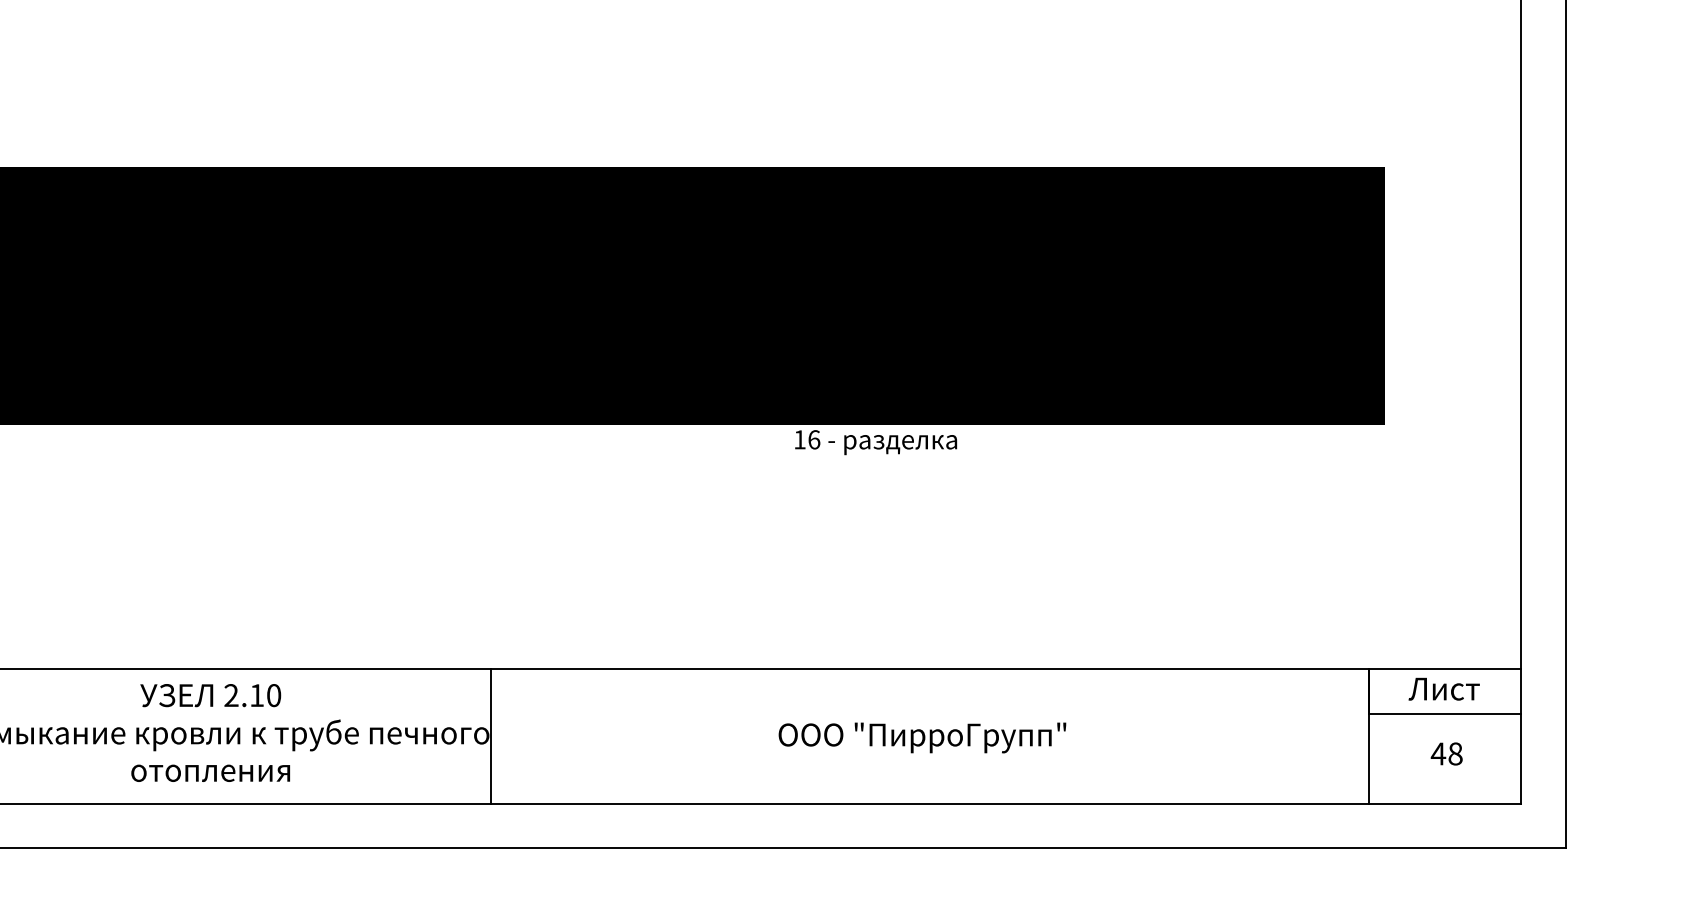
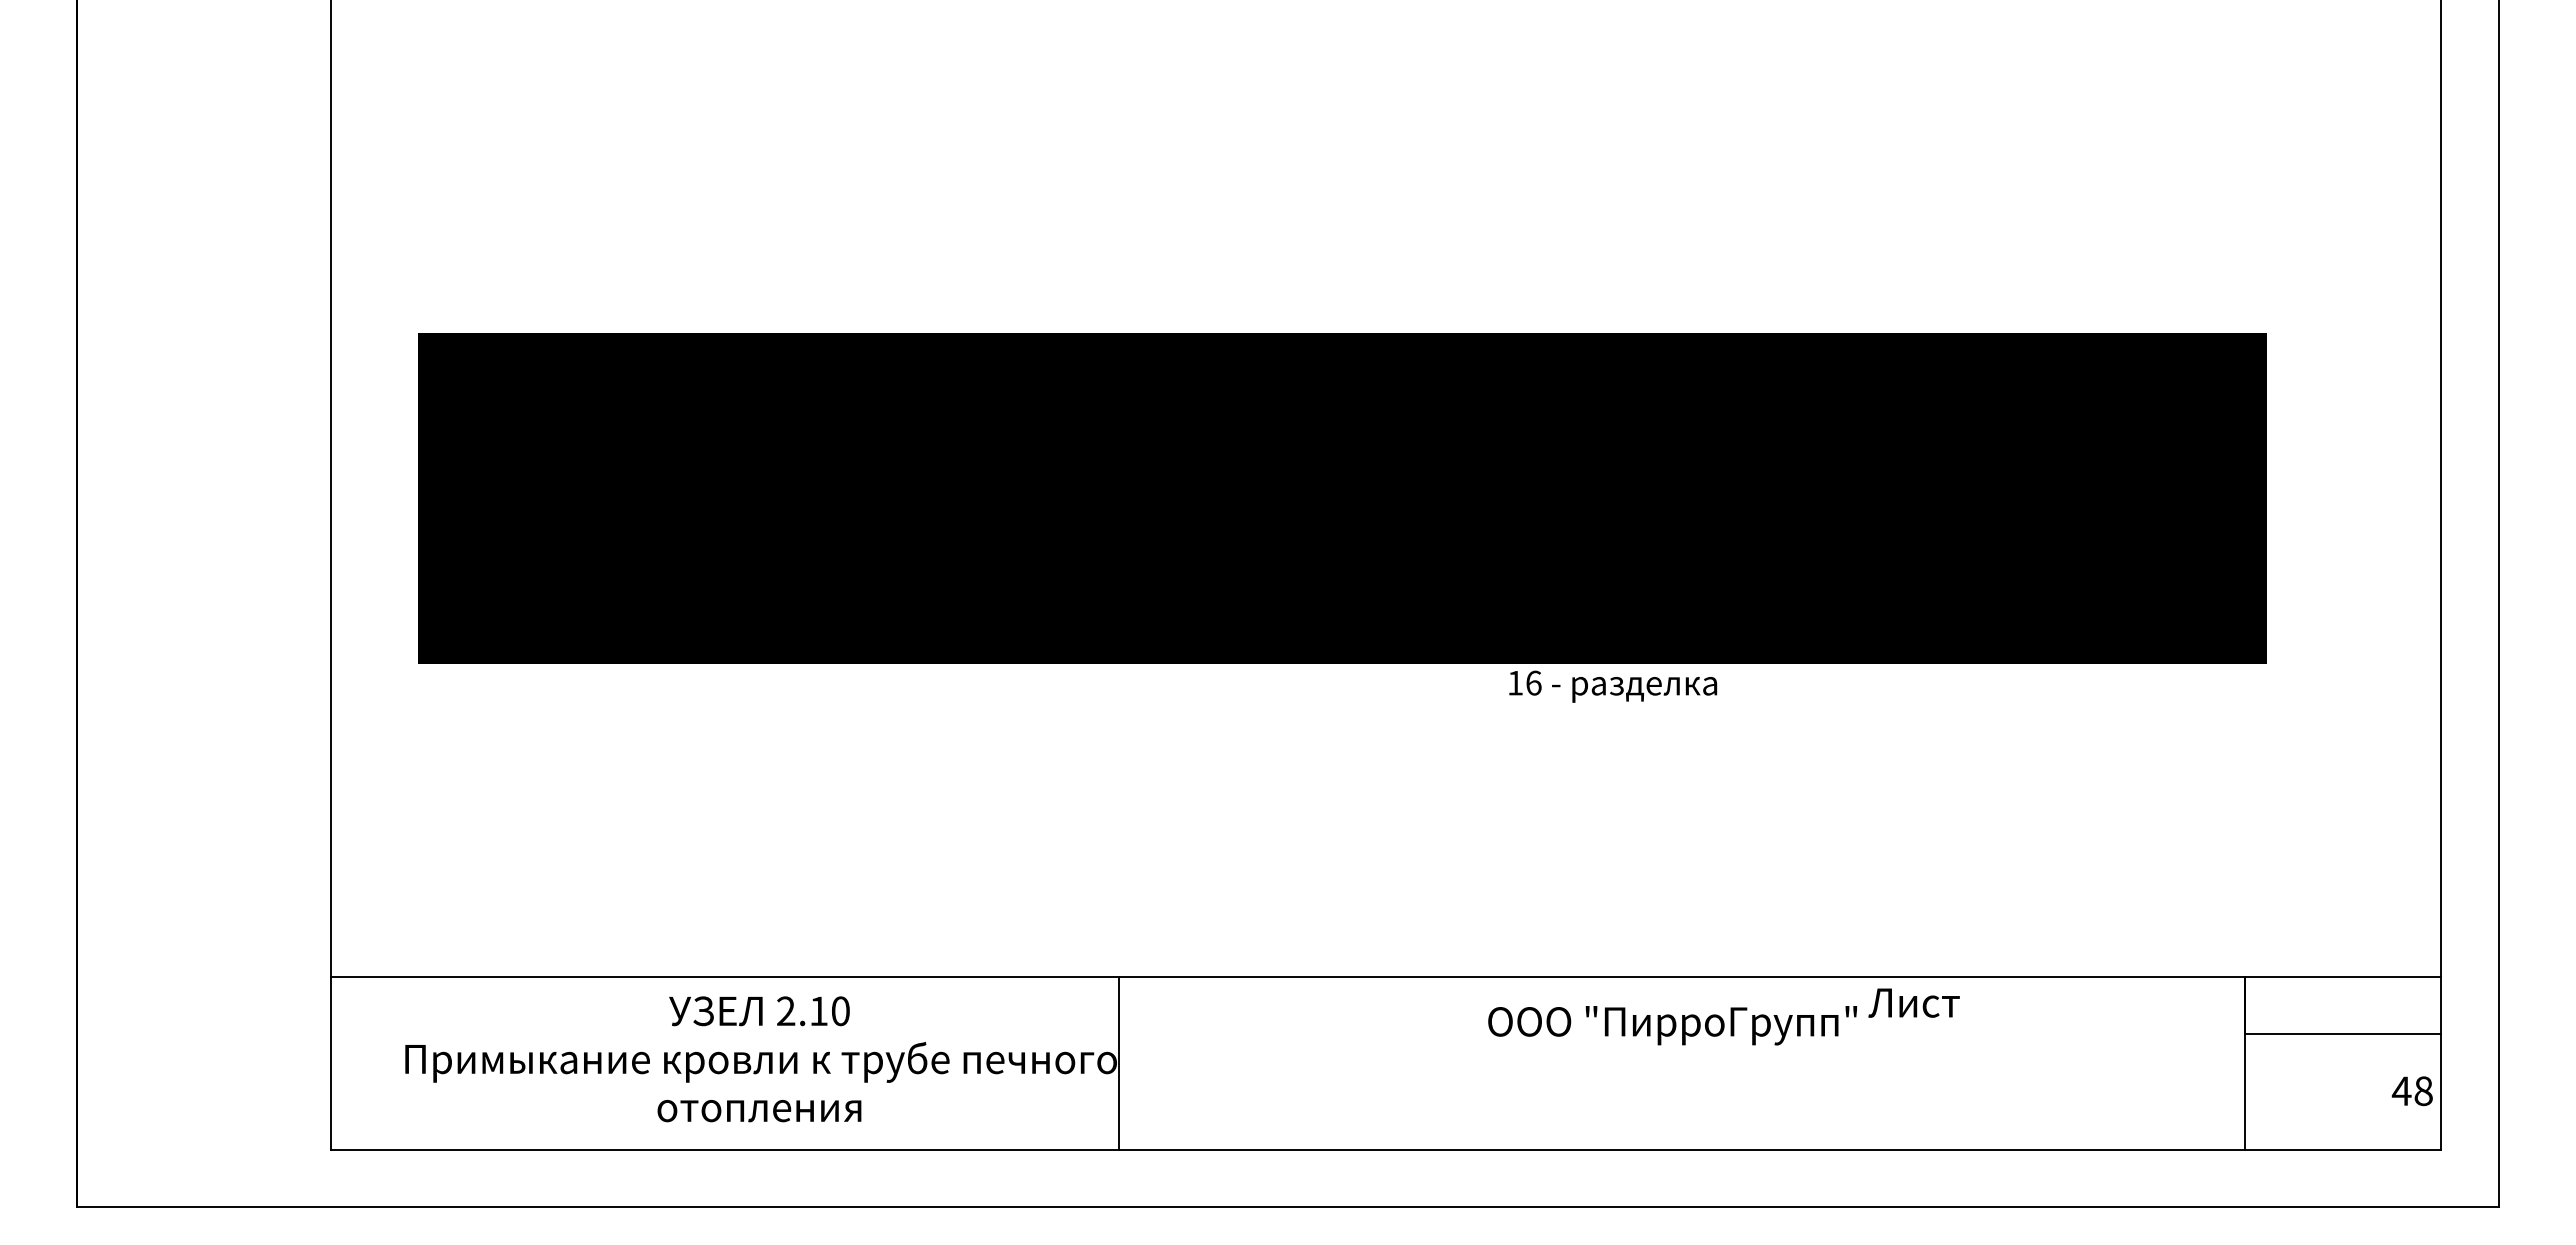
text: (1443, 688) -> (1913, 1002), moved
text: (922, 737) -> (1672, 1025), moved
text: (1446, 754) -> (2411, 1091), moved

